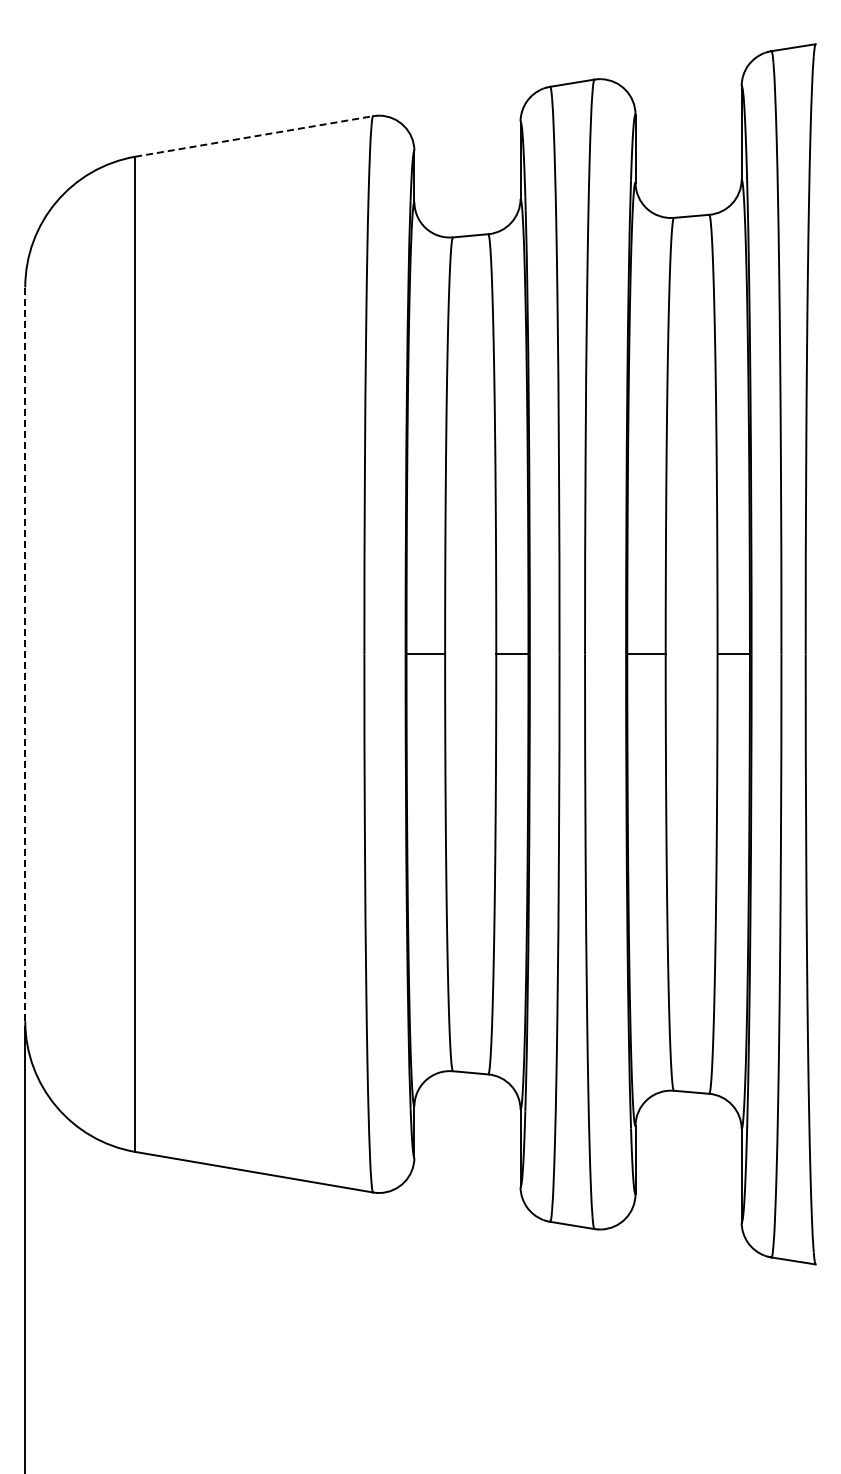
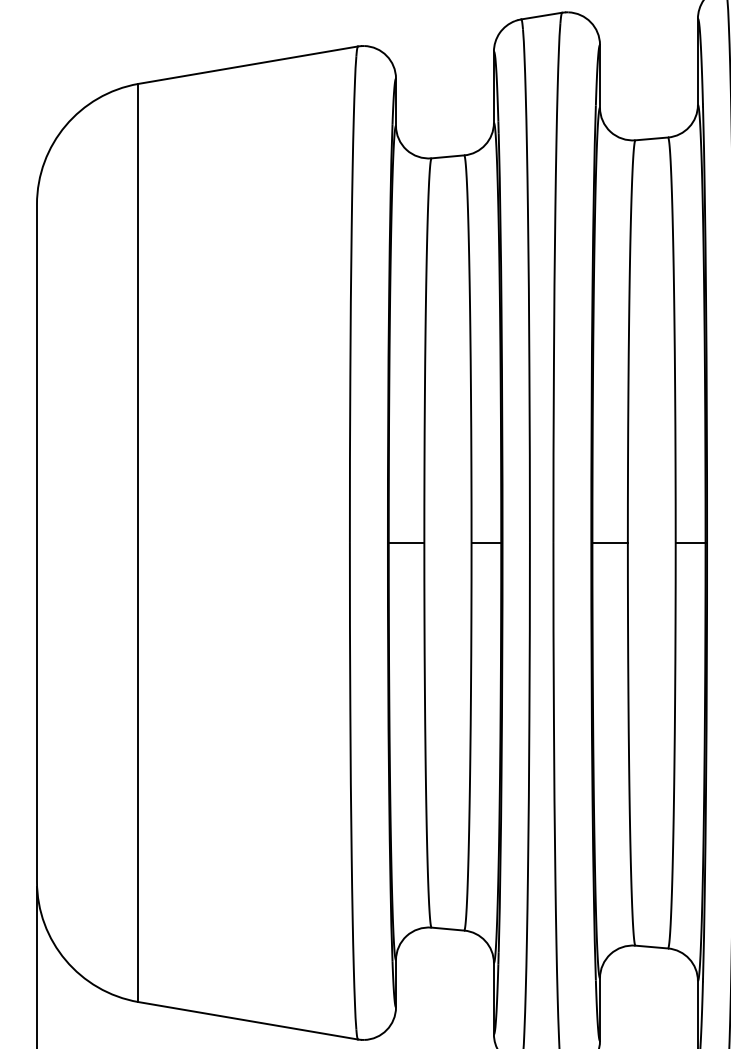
line: (254, 136) -> (248, 65), dashed -> solid
line: (25, 654) -> (37, 543), dashed -> solid

